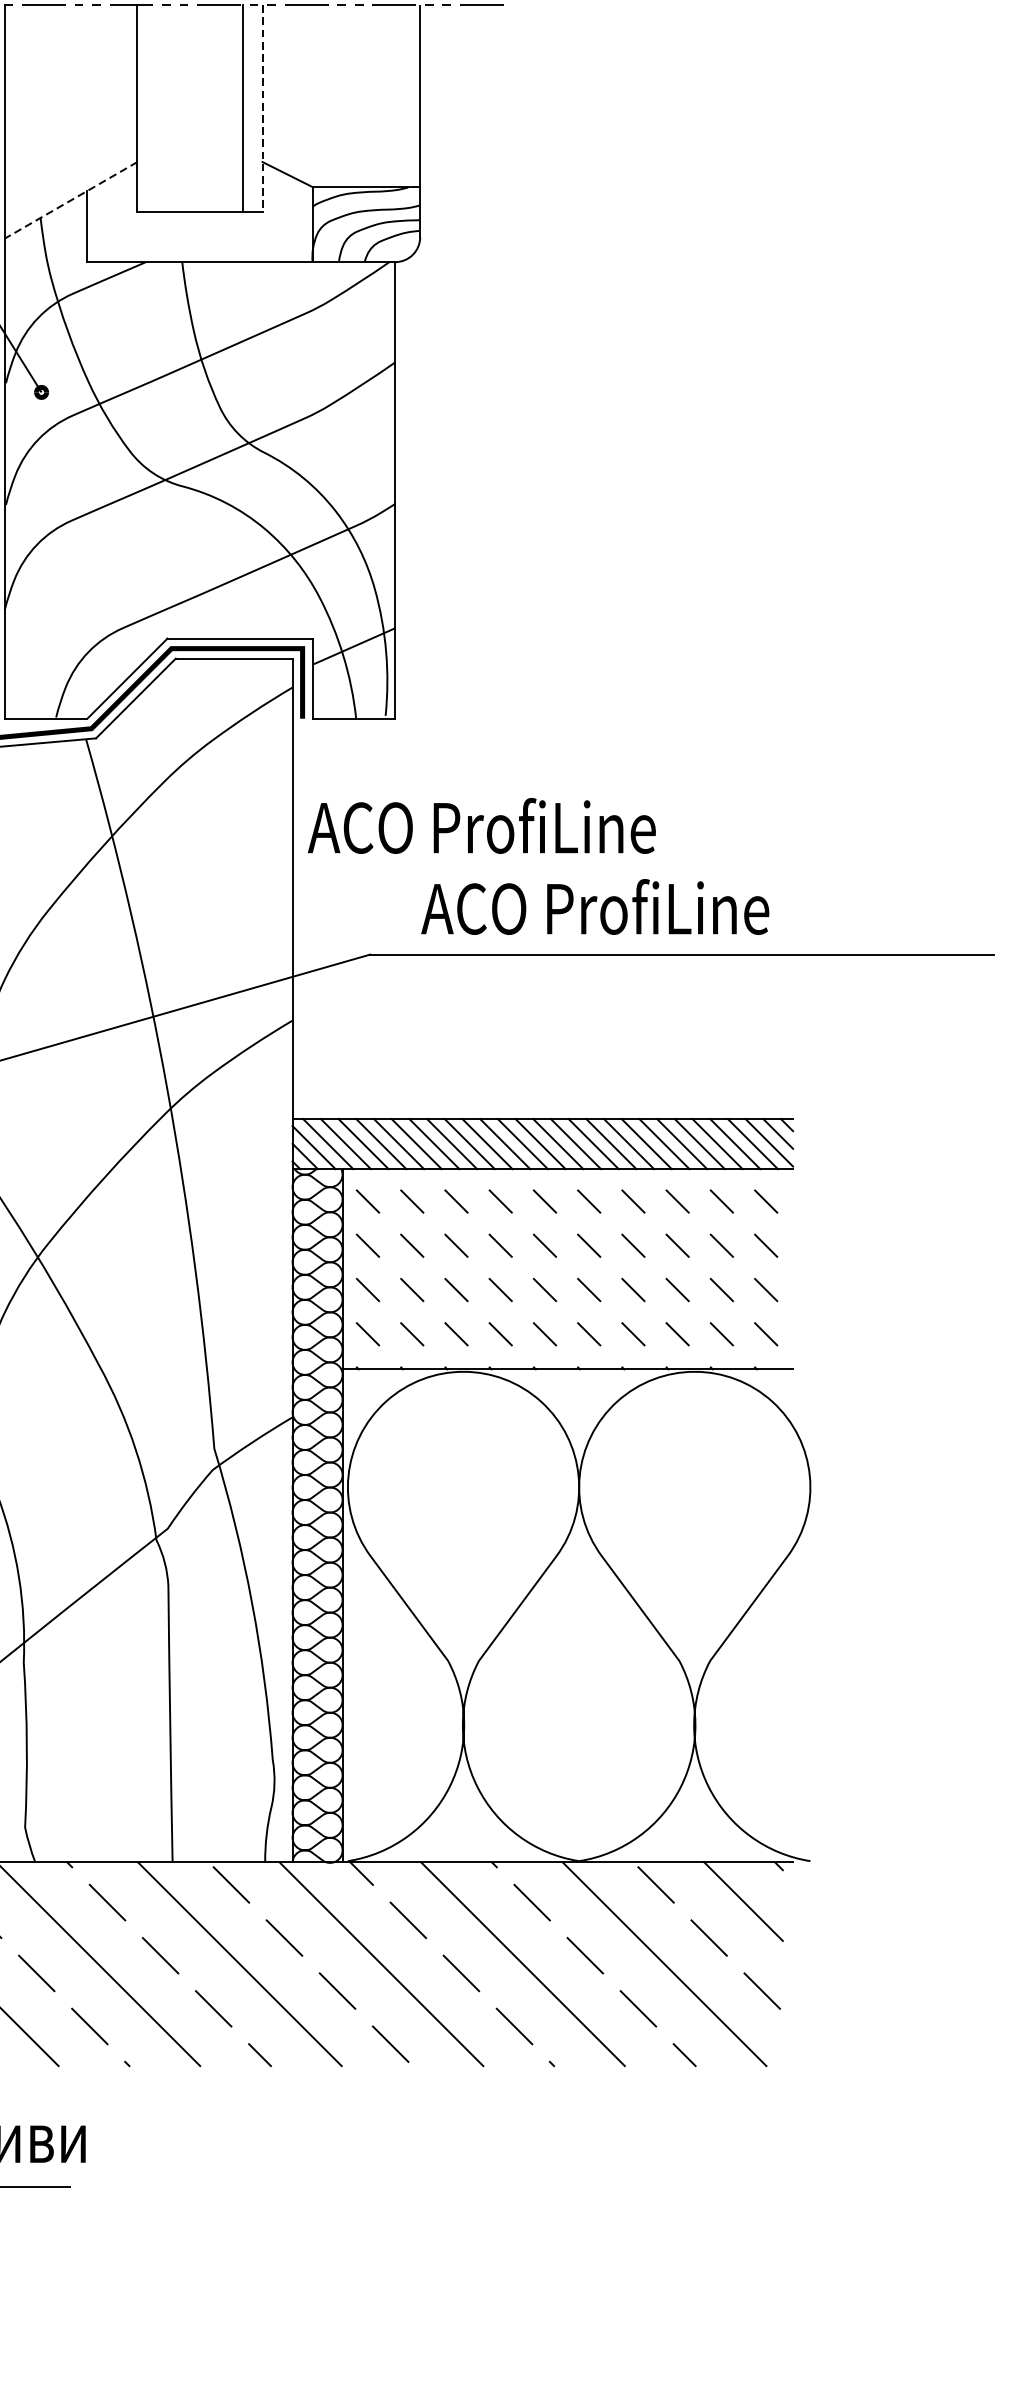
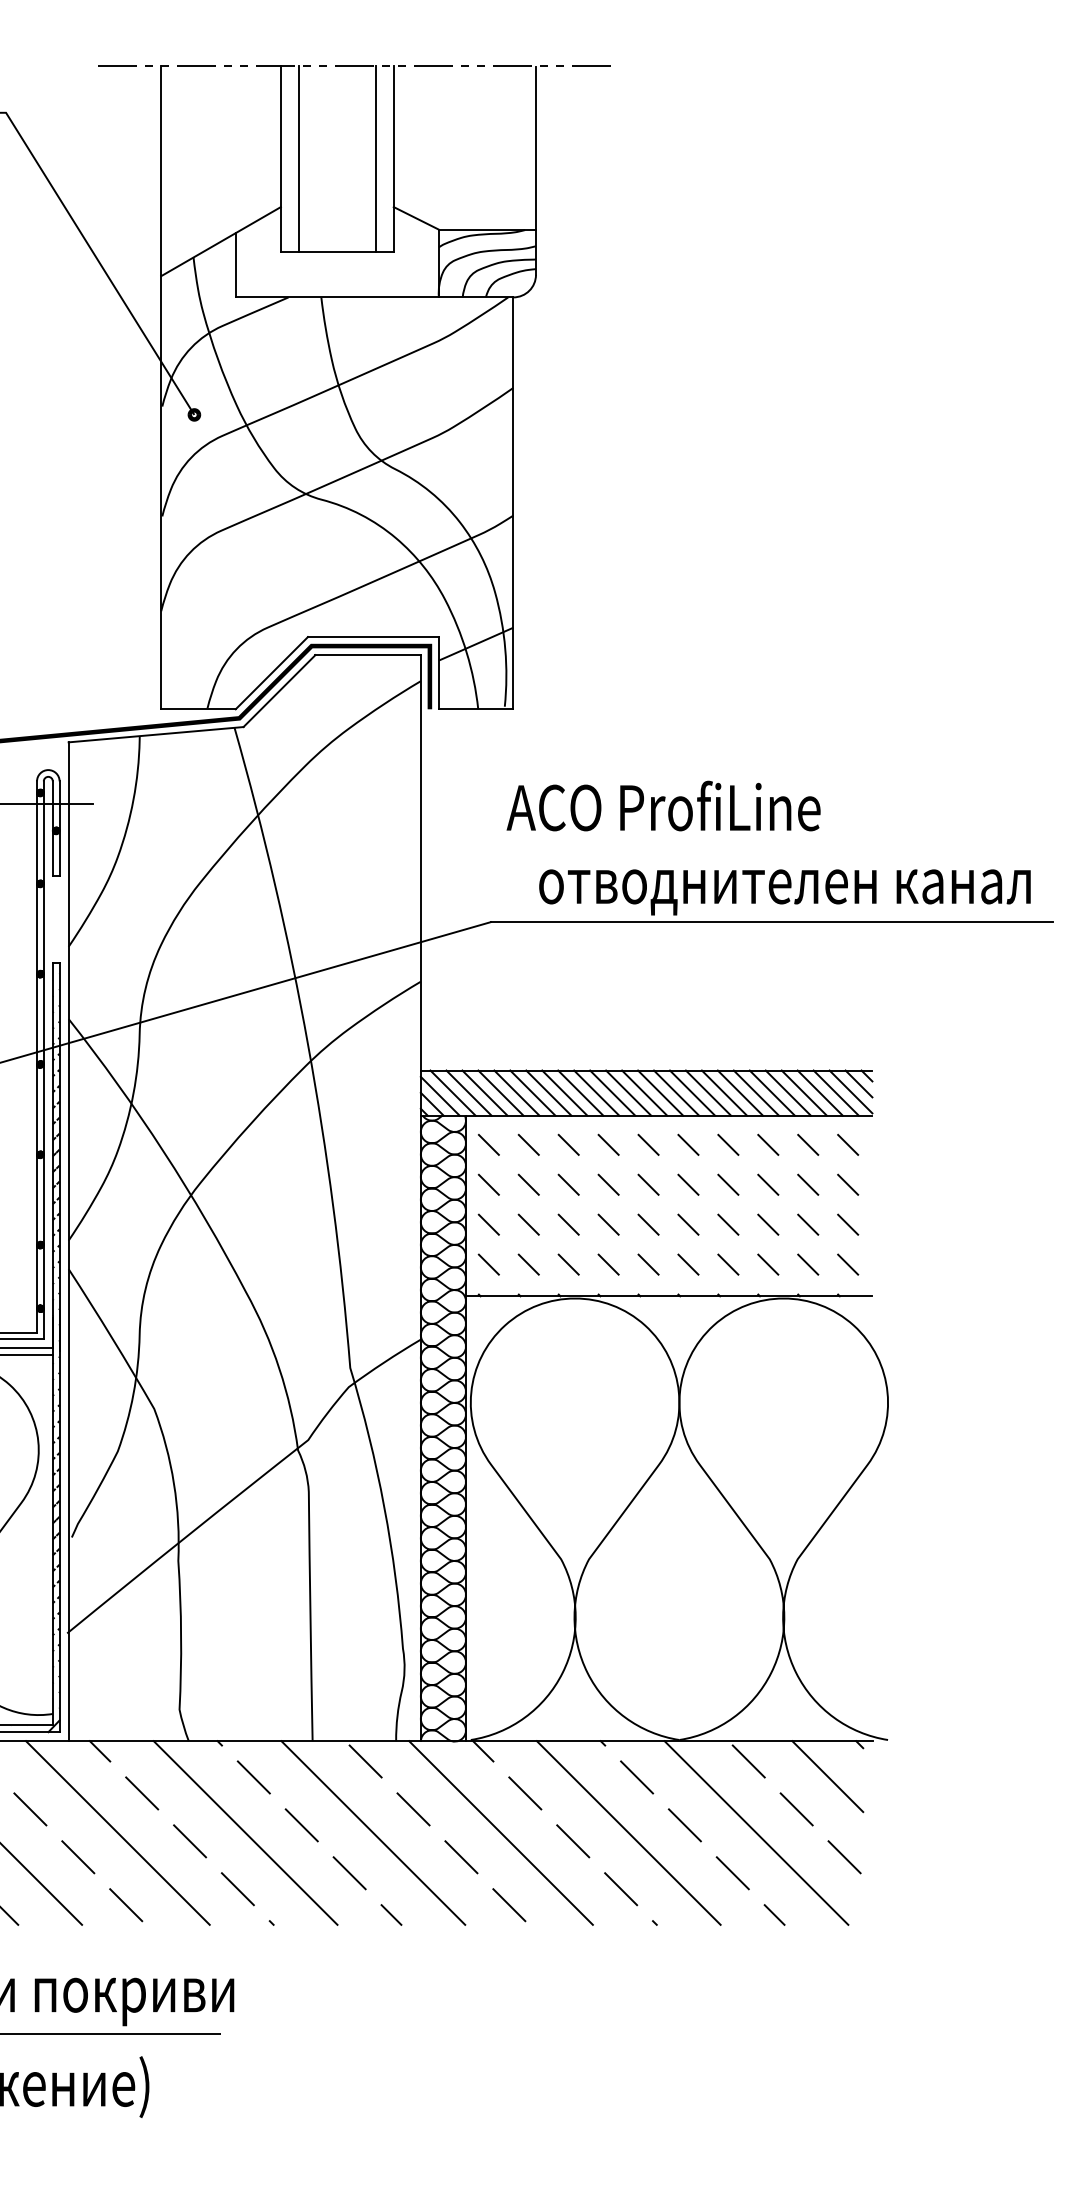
line: (156, 108) -> (298, 158), added
line: (262, 109) -> (393, 159), dashed -> solid
line: (70, 200) -> (220, 241), dashed -> solid
text: (481, 825) -> (663, 805), moved
text: (694, 912) -> (783, 884), ACO ProfiLine -> отводнителен канал

